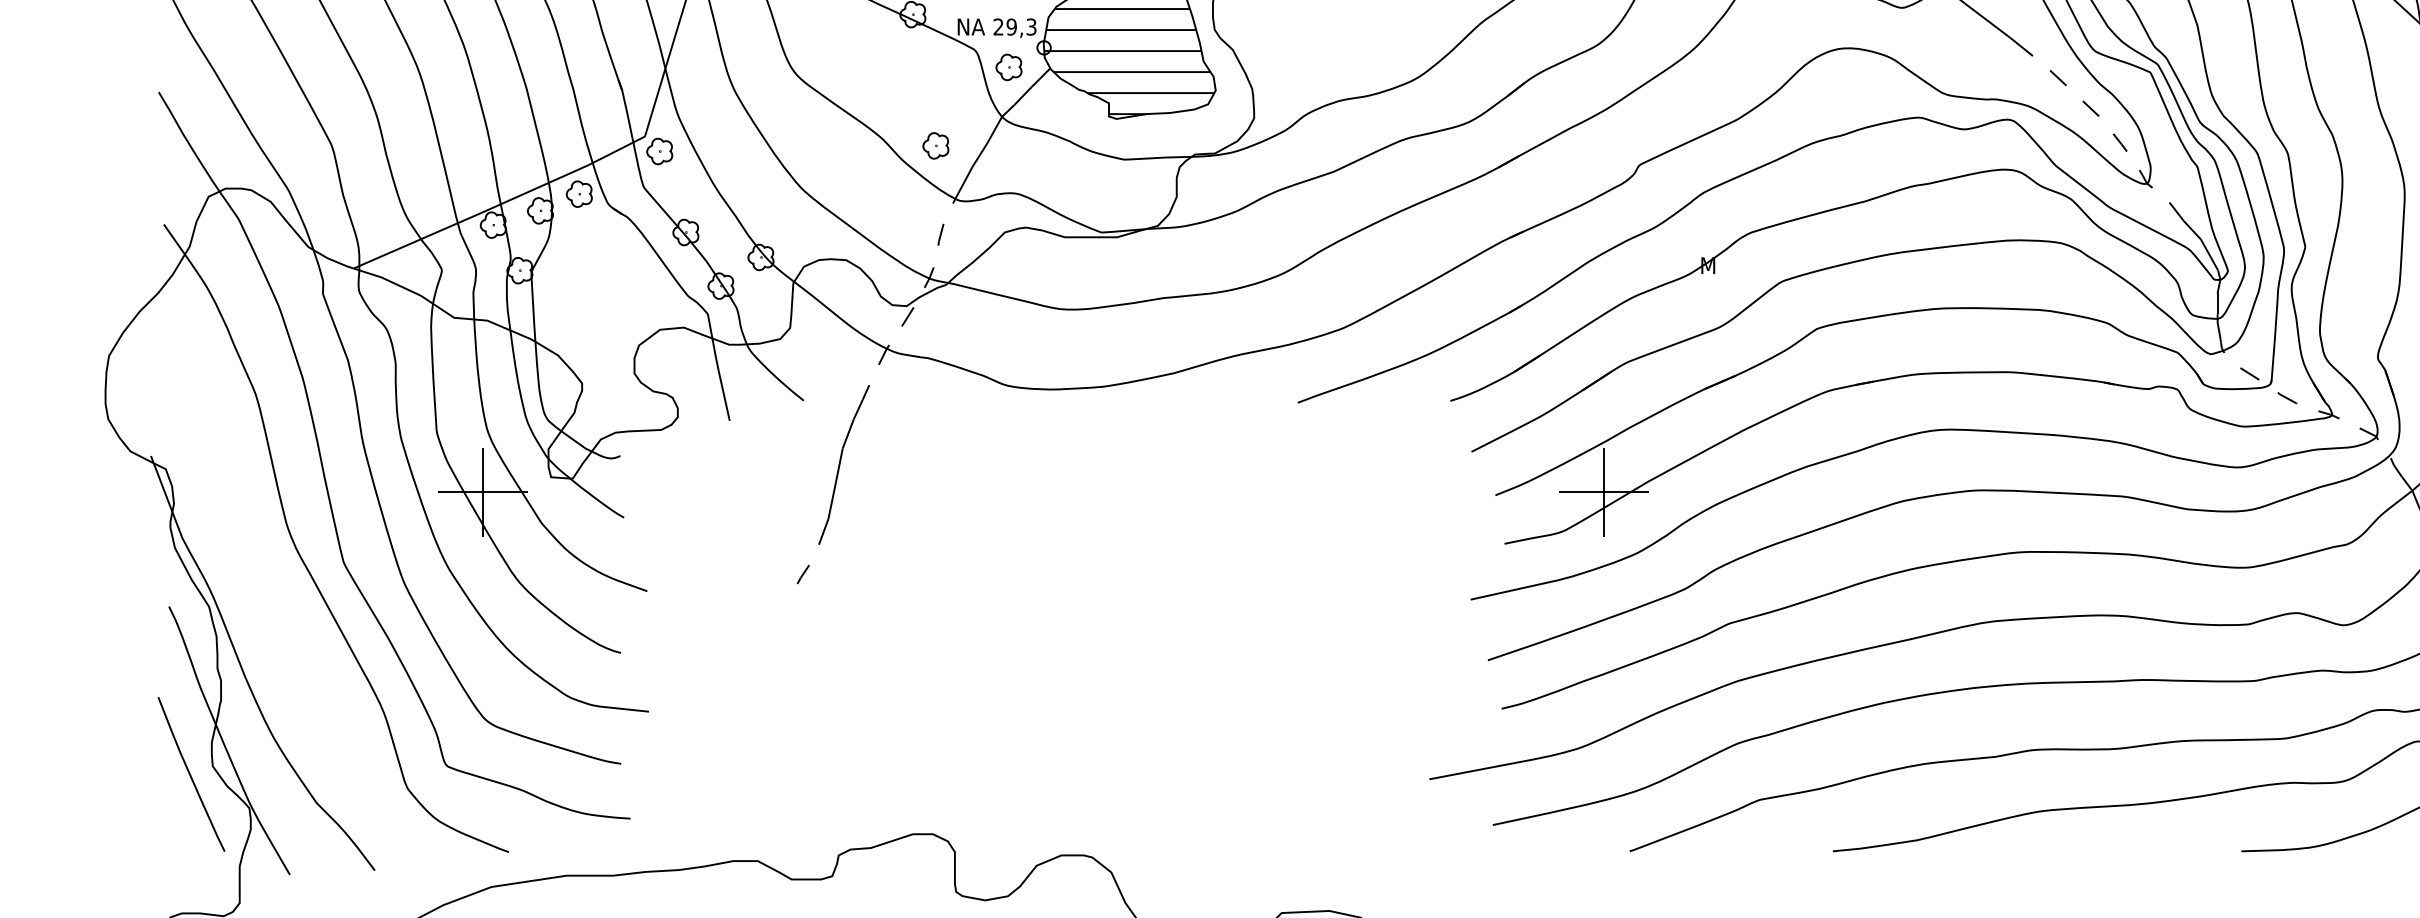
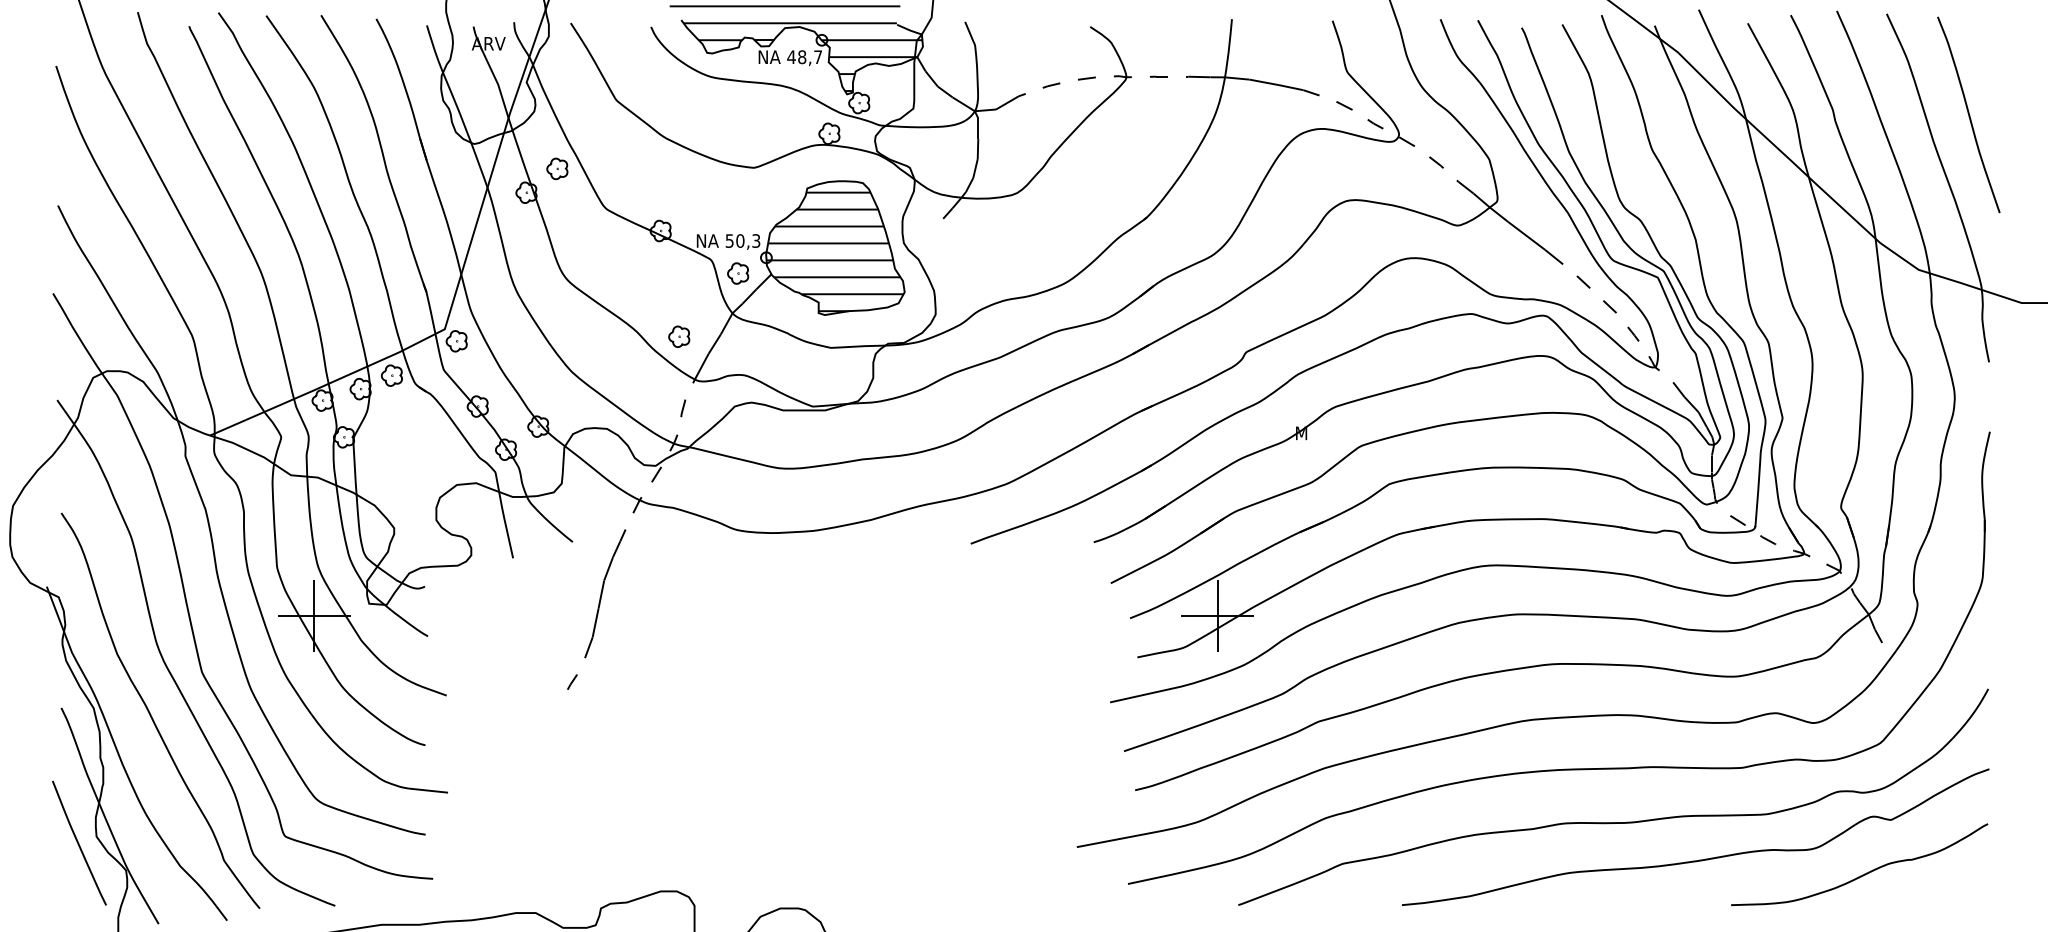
text: (1004, 26) -> (734, 240), 29,3 -> 50,3
curve: (280, 614) -> (151, 714), added

